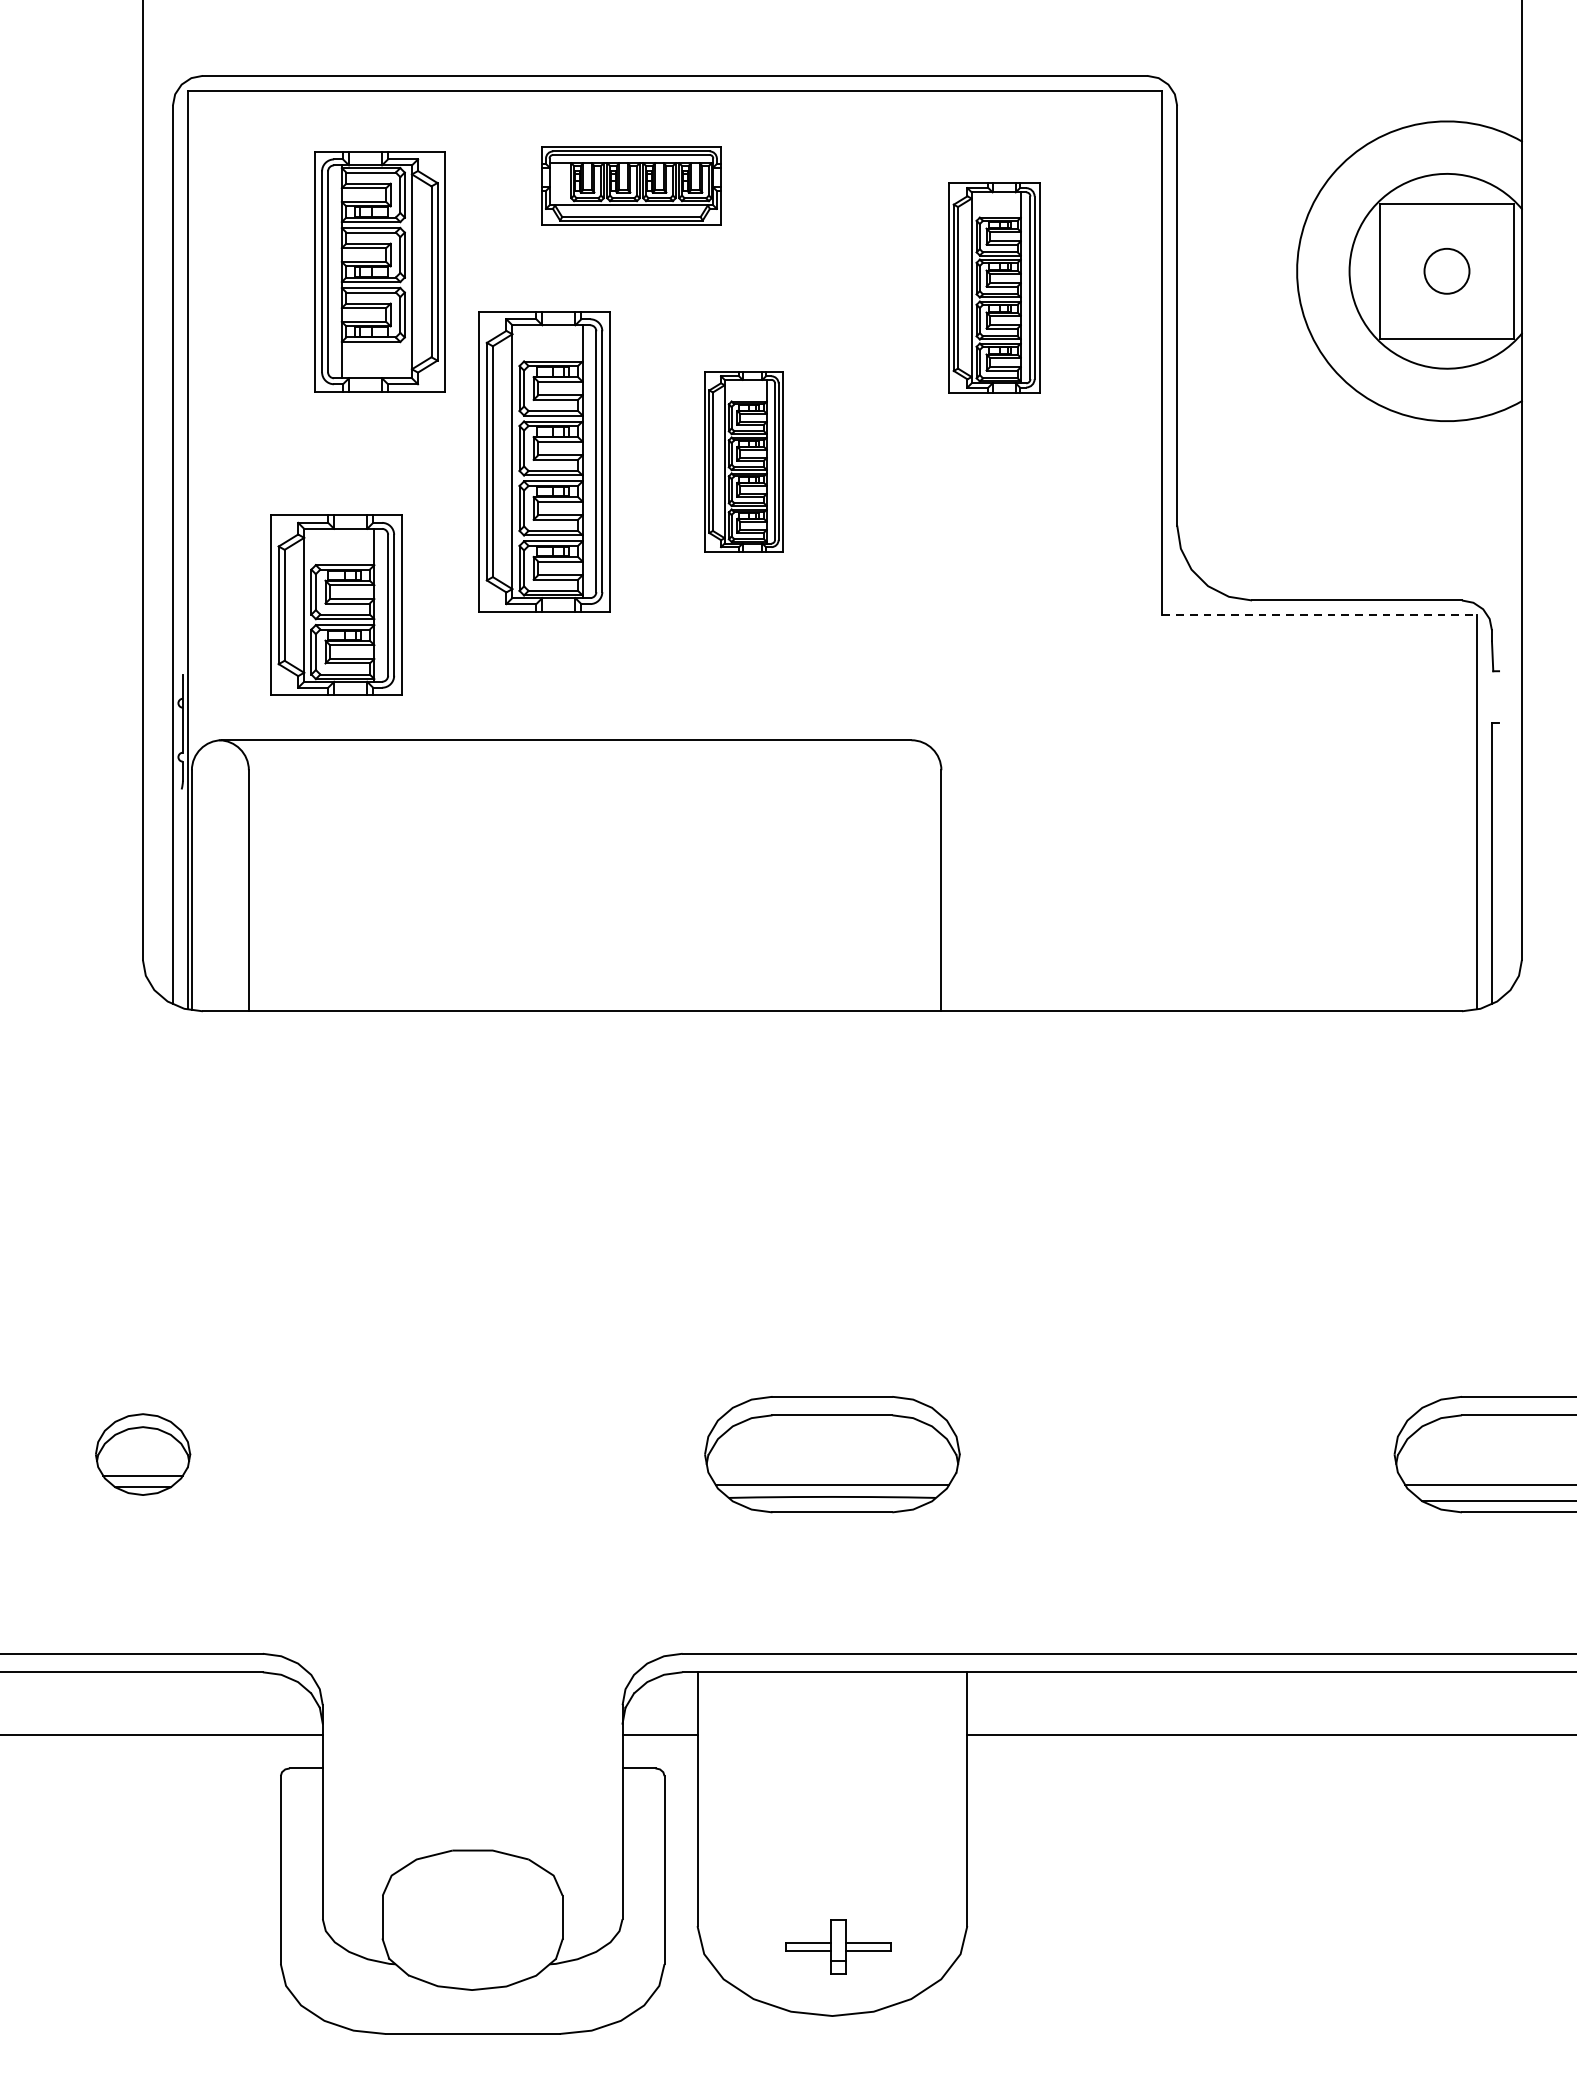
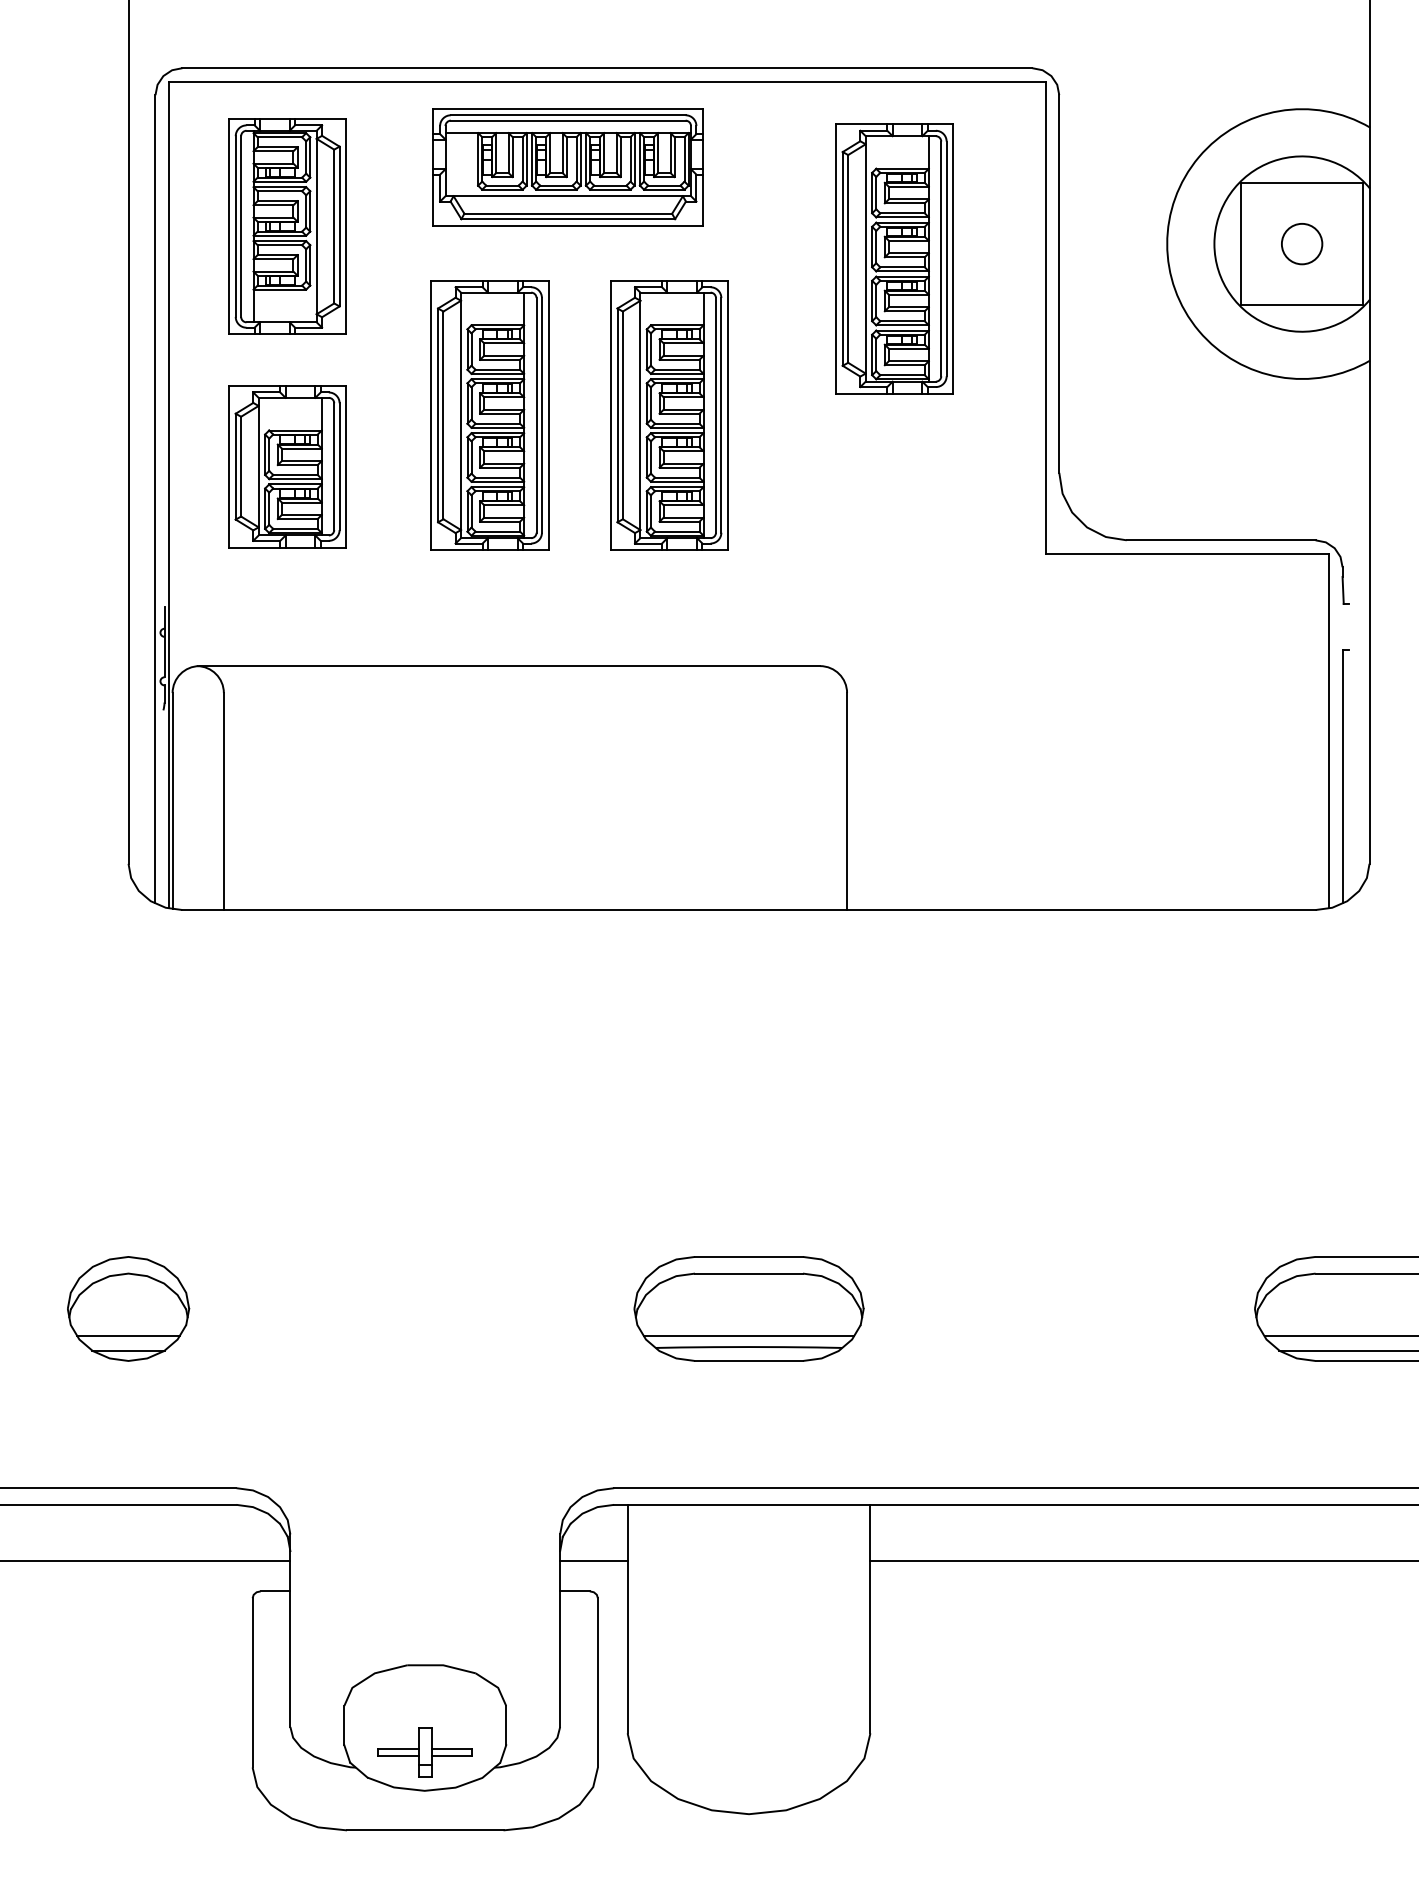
part: (630, 186) -> (567, 167), size x1.67
part: (379, 271) -> (287, 226), moved
part: (994, 287) -> (894, 258), size x1.43
part: (744, 461) -> (669, 415), size x1.67
part: (336, 605) -> (287, 466), moved
line: (1319, 615) -> (1187, 553), dashed -> solid
part: (142, 1454) -> (128, 1308), size x1.43
part: (837, 1947) -> (424, 1752), moved

